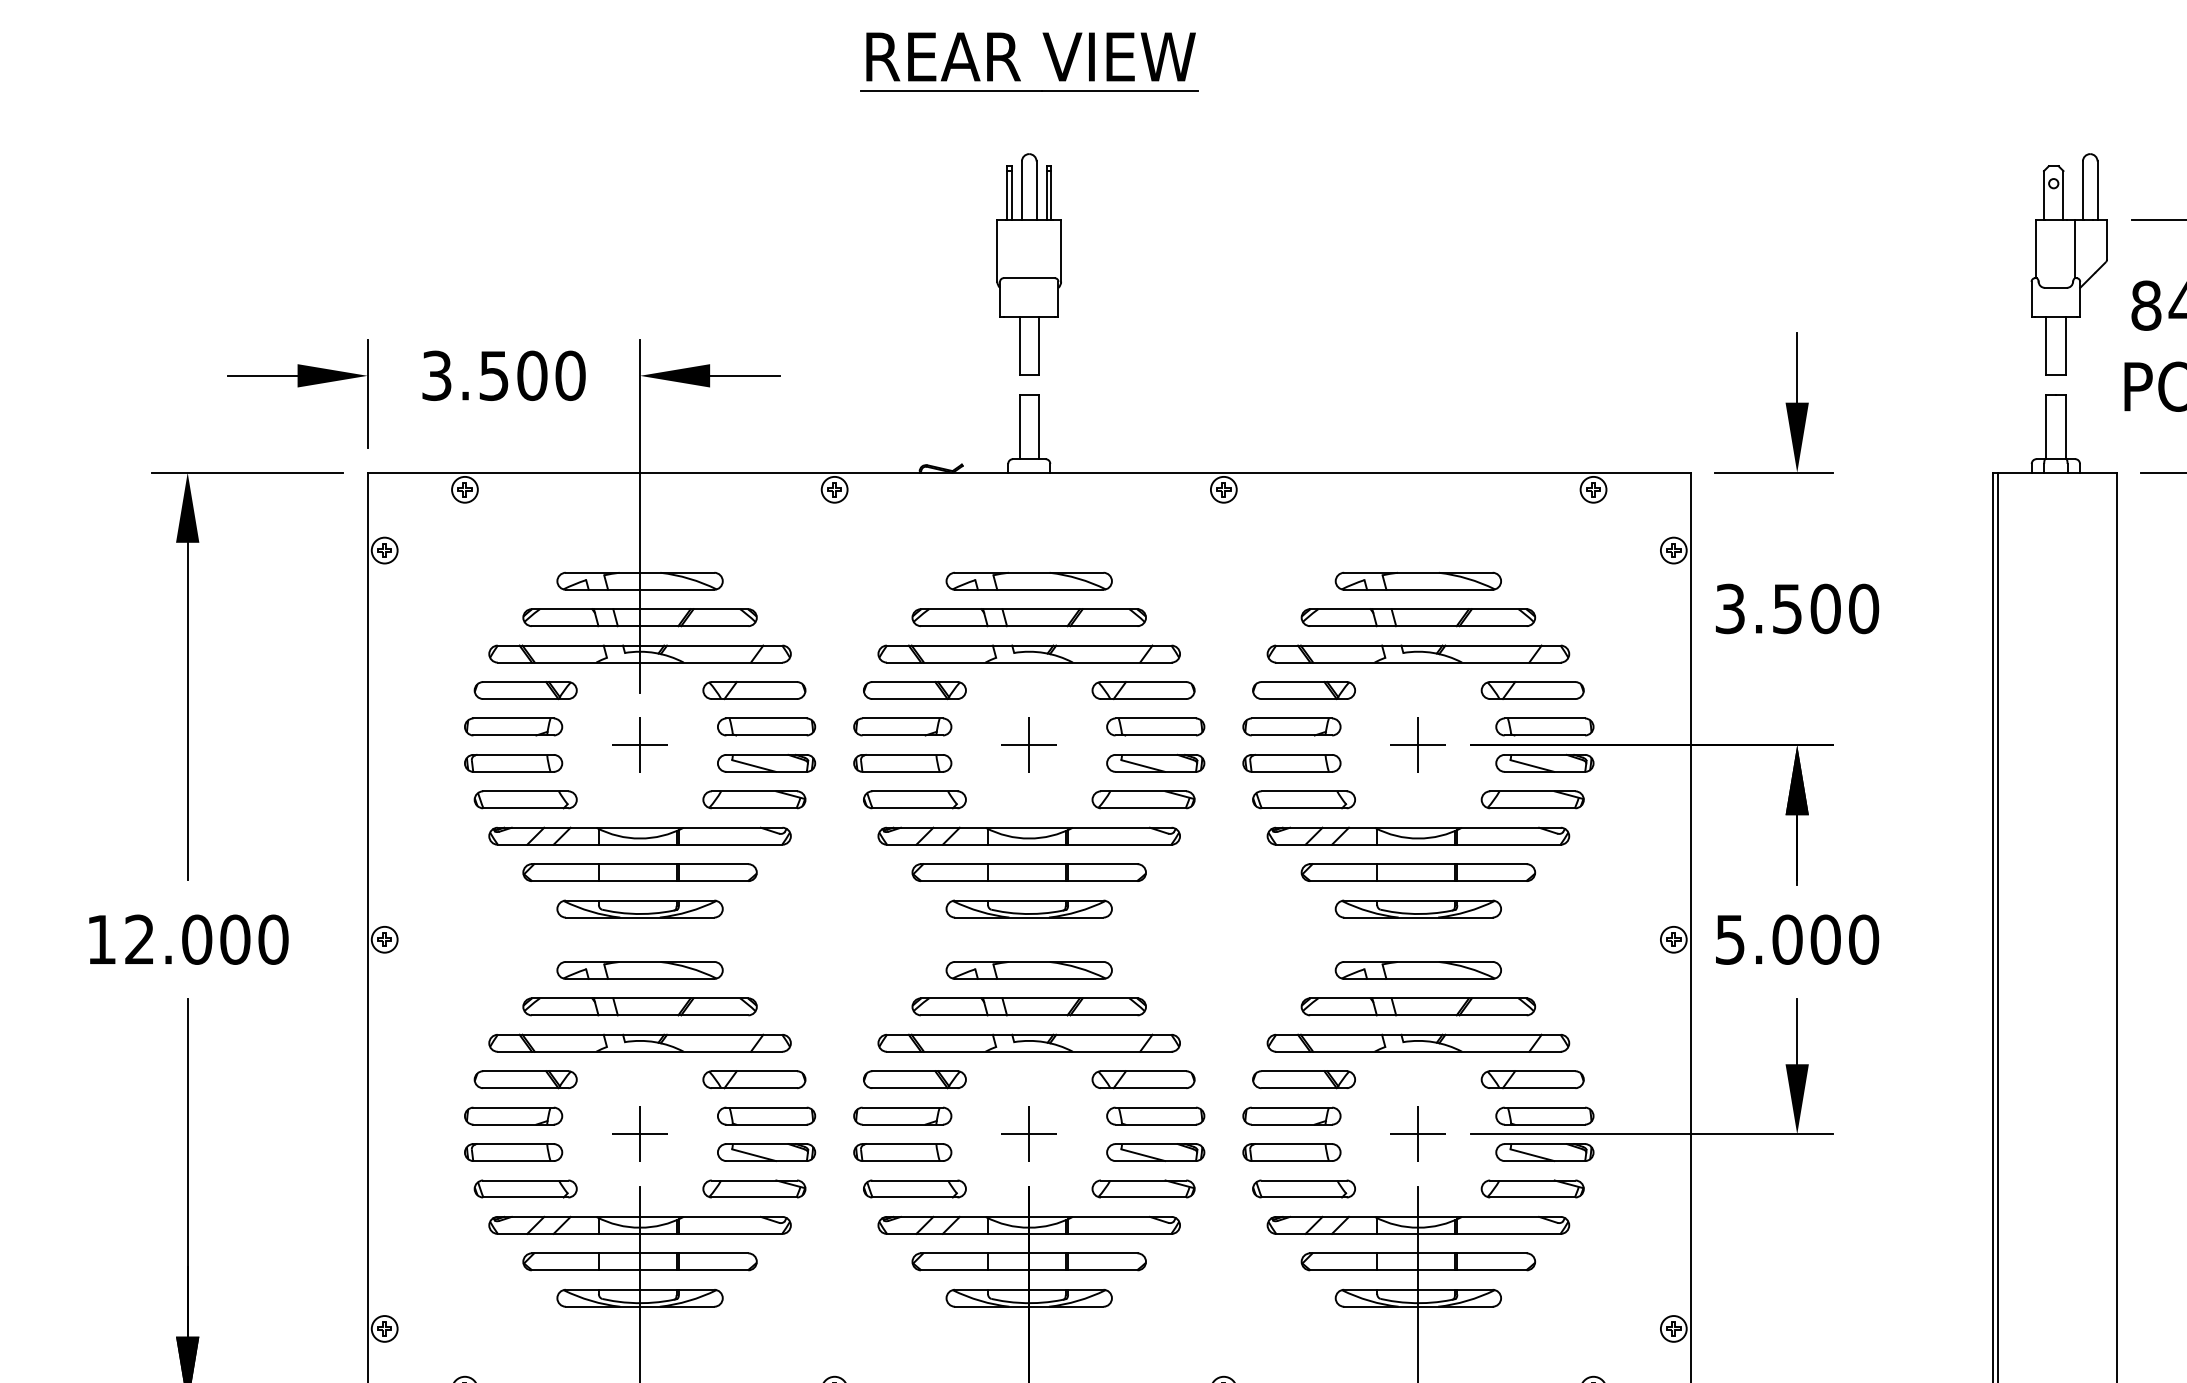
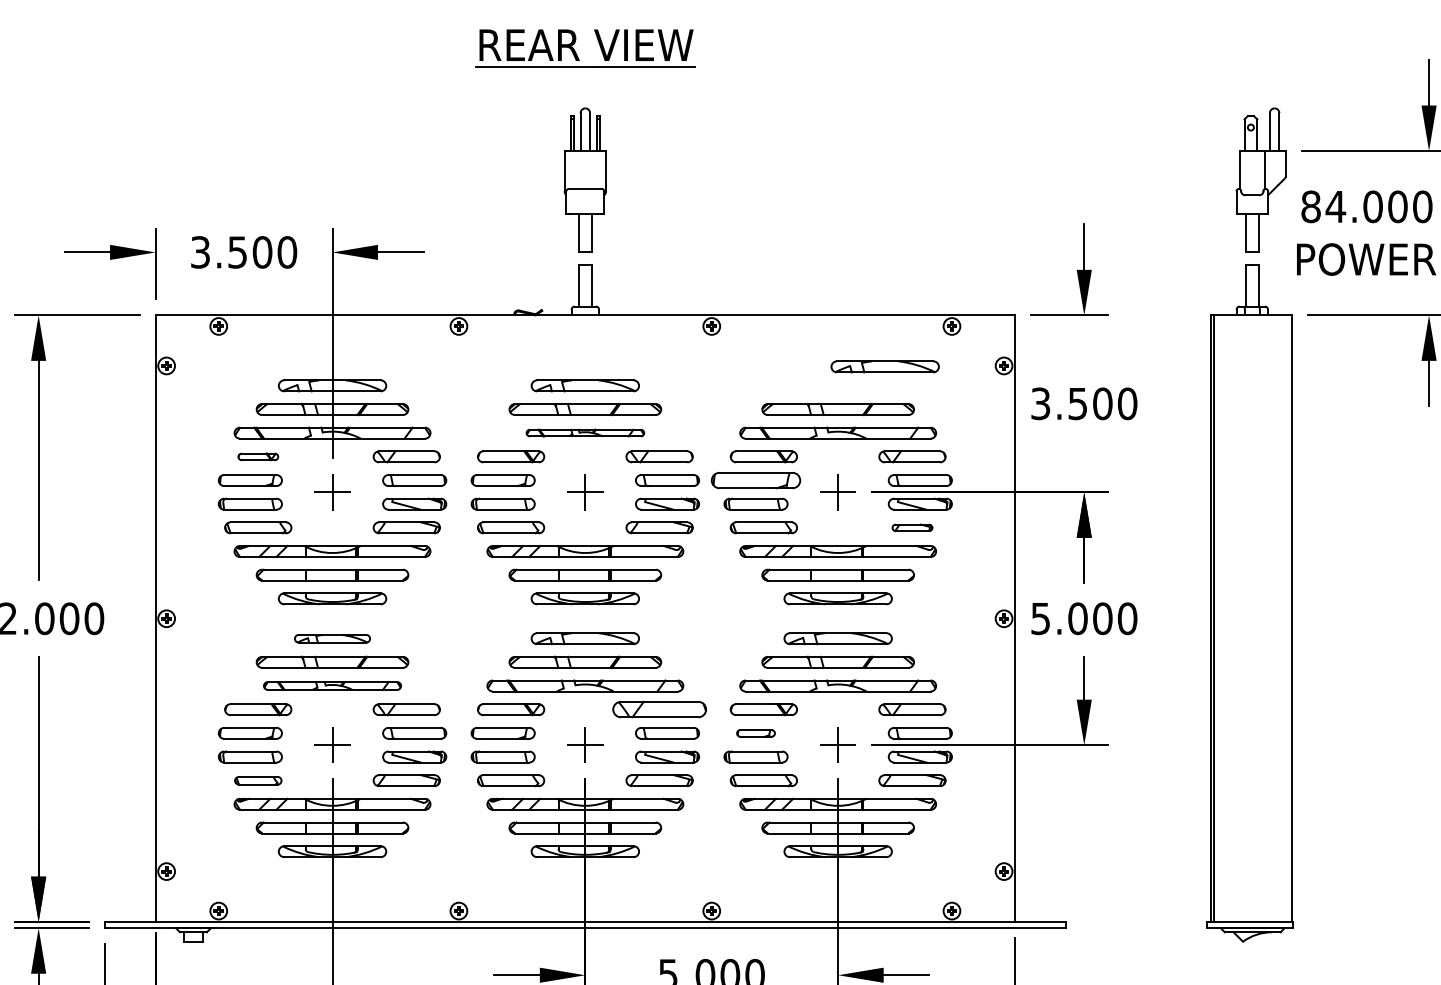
part: (1417, 580) -> (884, 366), moved
part: (1029, 653) -> (585, 432), size x0.6
part: (526, 689) -> (258, 456), size x0.6
part: (1291, 726) -> (755, 480), size x1.4
part: (1532, 799) -> (912, 527), size x0.6
part: (640, 970) -> (332, 638), size x0.7
part: (640, 1042) -> (332, 685), size x0.7
part: (1143, 1079) -> (659, 709), size x1.4
part: (1291, 1116) -> (755, 733), size x0.6
part: (526, 1188) -> (258, 780), size x0.7

